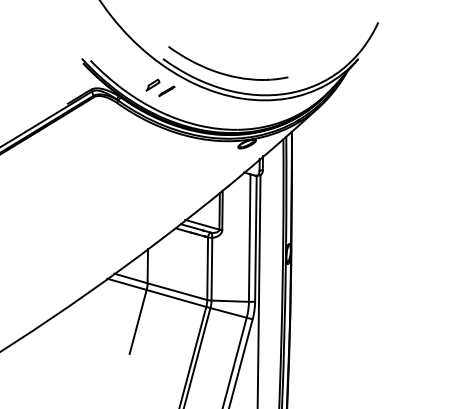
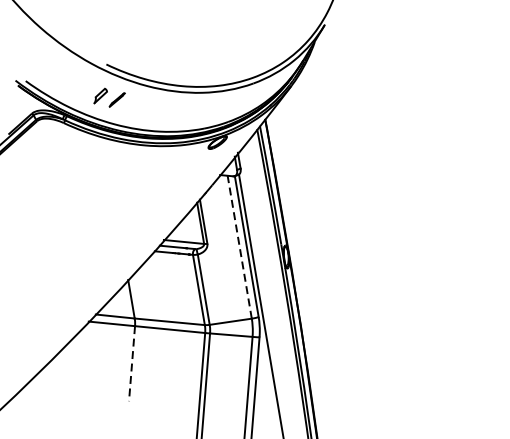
part: (225, 73) -> (179, 68), removed
line: (249, 238) -> (239, 247), solid -> dashed
line: (138, 322) -> (132, 364), solid -> dashed

